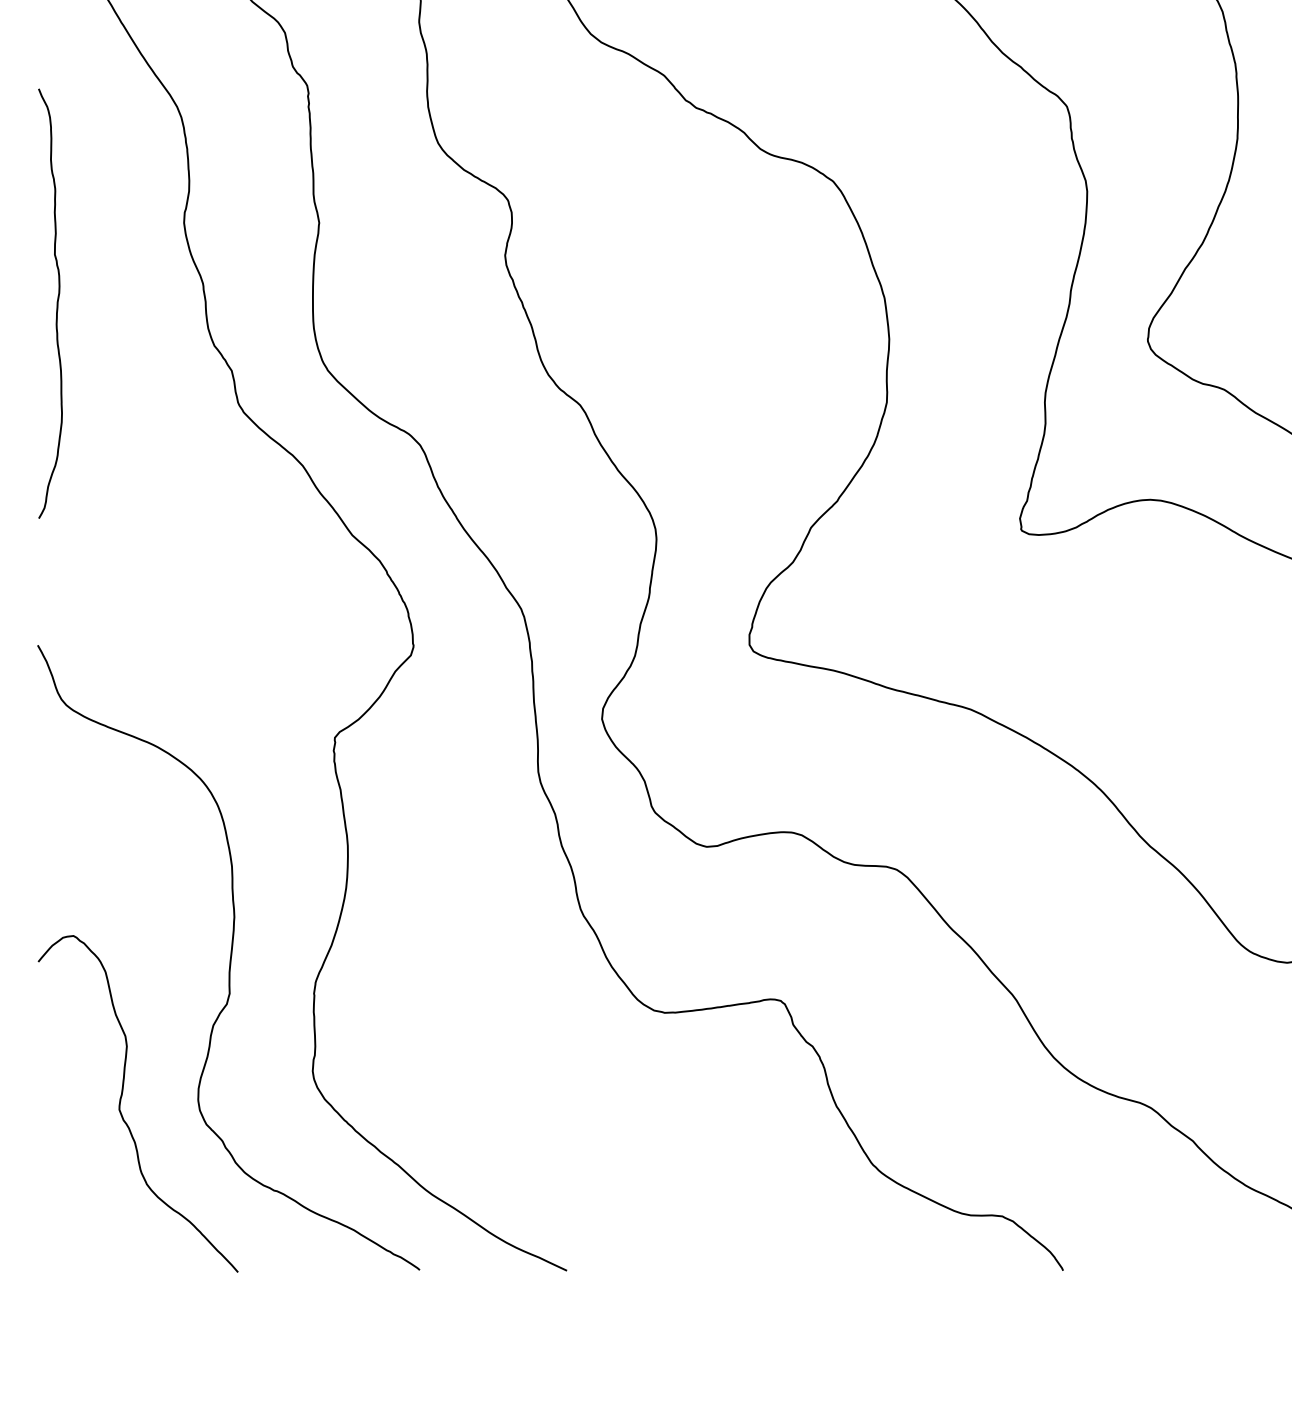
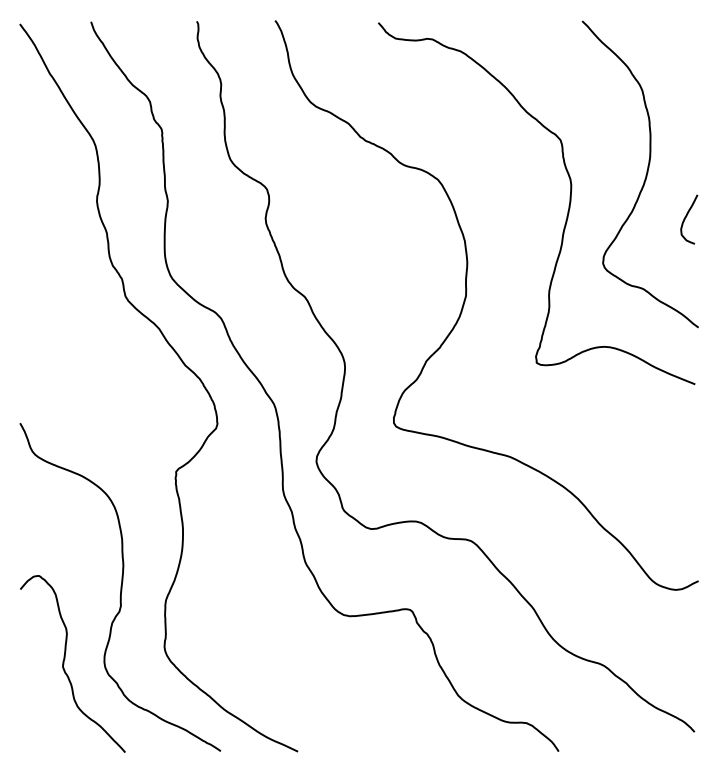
curve: (55, 303) -> (29, 243), removed

